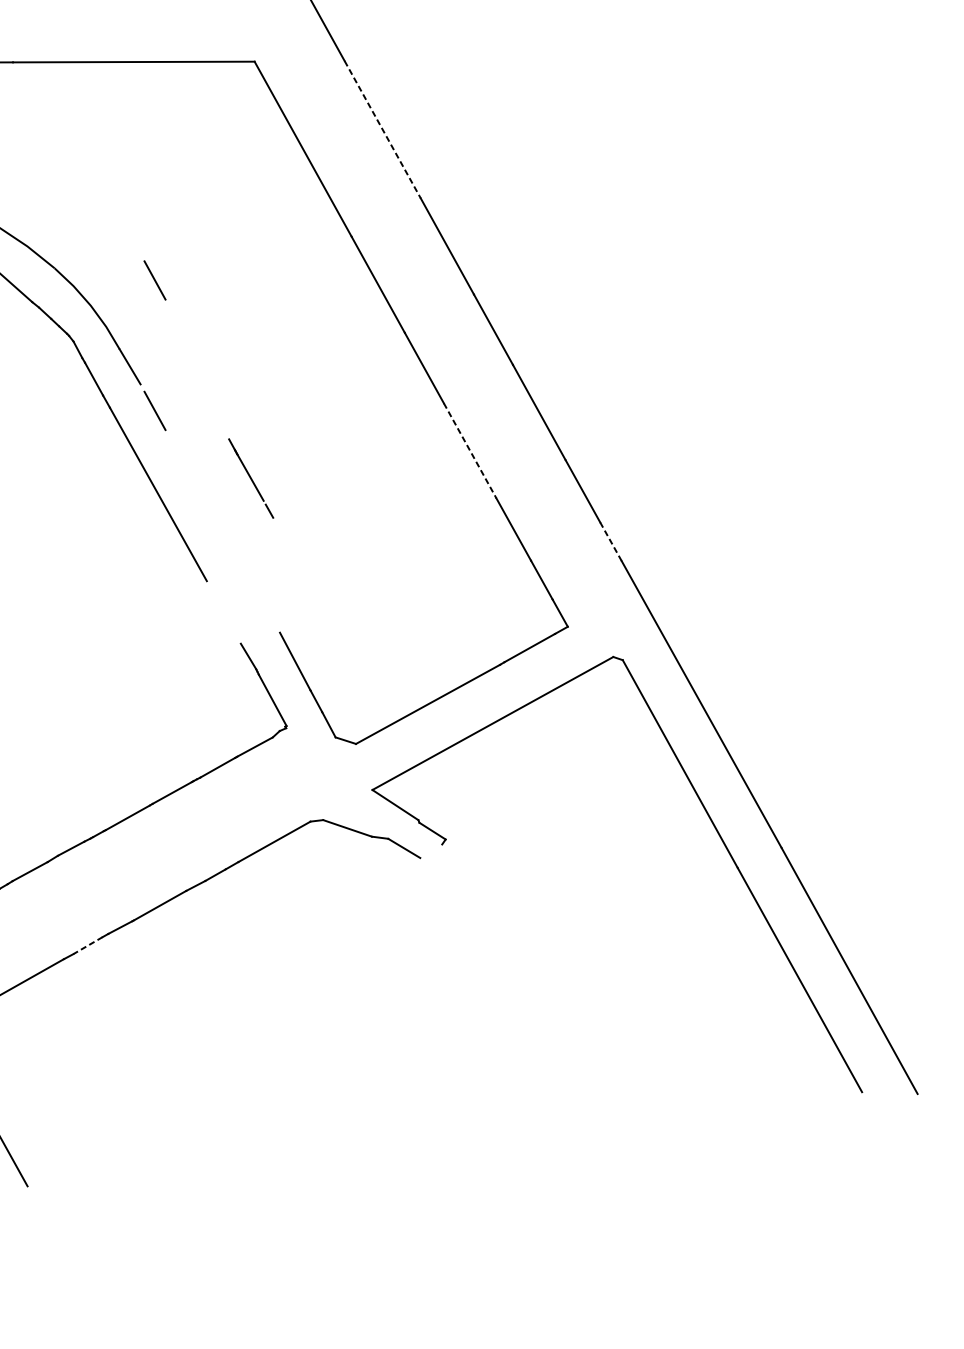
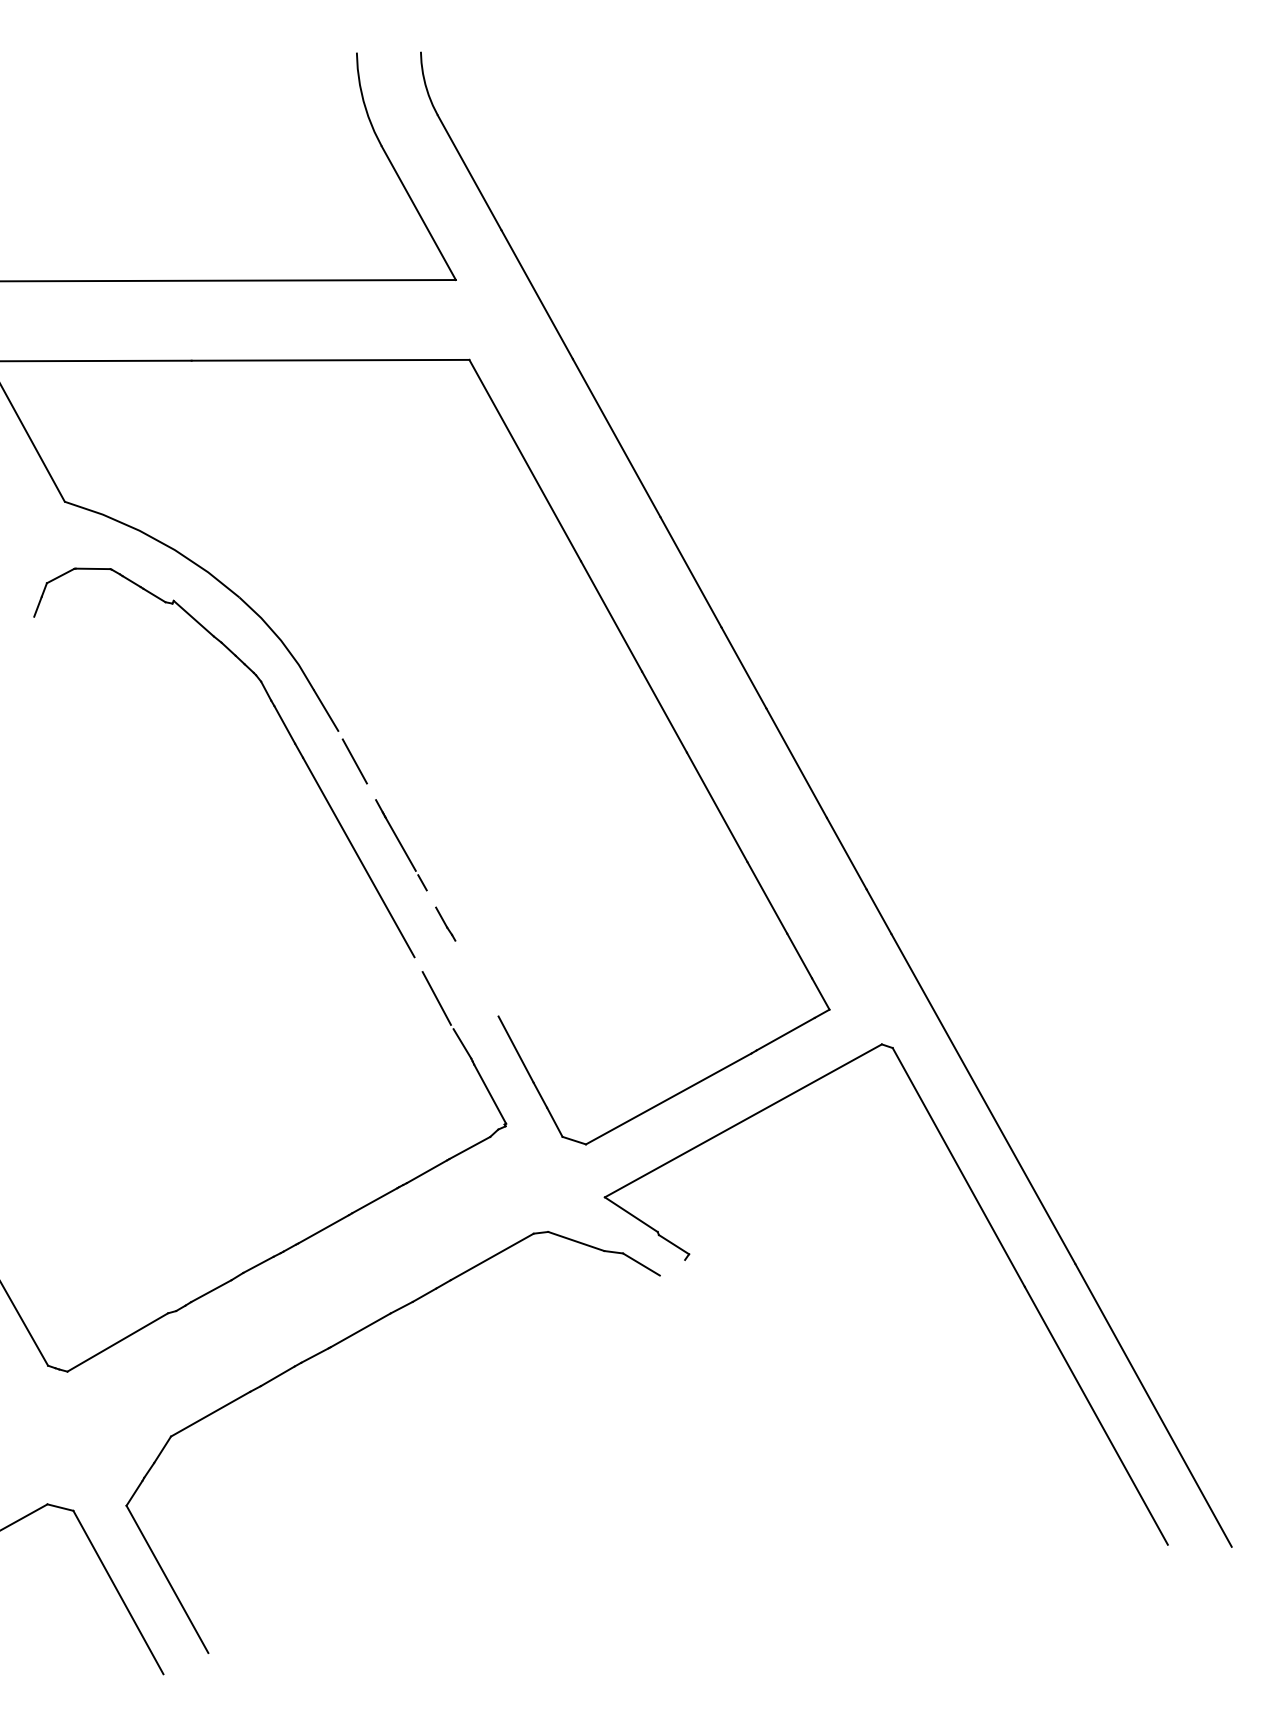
line: (382, 130) -> (616, 438), dashed -> solid
line: (154, 280) -> (354, 611), removed
line: (470, 450) -> (717, 807), dashed -> solid
line: (251, 478) -> (401, 845), moved
line: (611, 542) -> (879, 912), dashed -> solid
line: (233, 551) -> (445, 923), added
line: (226, 617) -> (436, 998), added
line: (87, 945) -> (277, 1376), dashed -> solid

